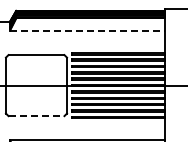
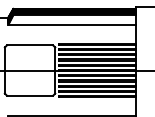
line: (87, 30) -> (72, 25), dashed -> solid
line: (36, 116) -> (30, 96), dashed -> solid

